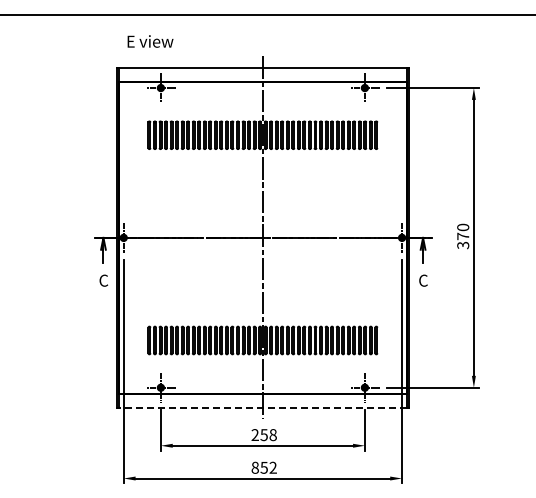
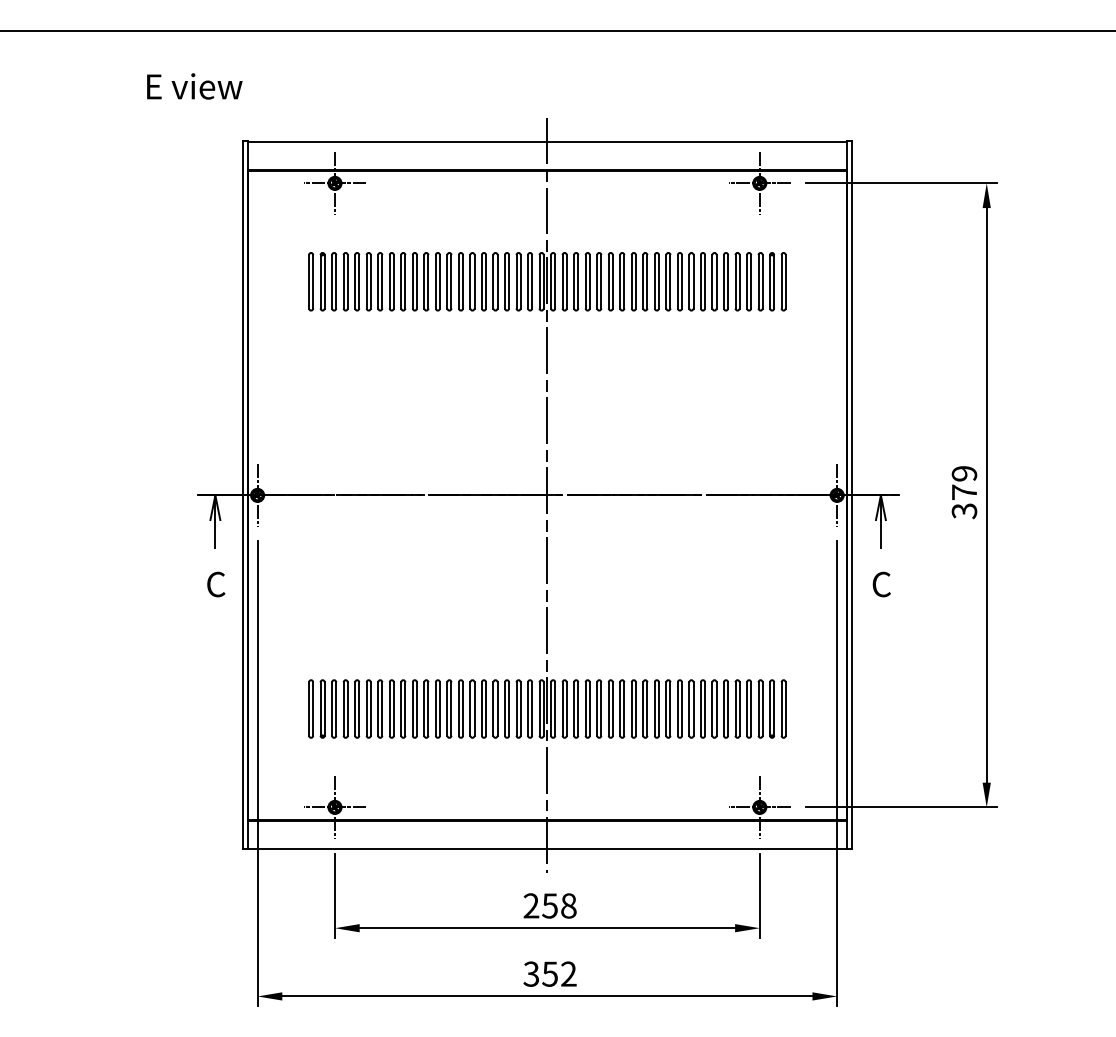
text: (150, 41) -> (194, 86), moved
text: (463, 227) -> (965, 473), 370 -> 379
line: (262, 407) -> (546, 848), dashed -> solid
text: (254, 467) -> (529, 973), 852 -> 352

